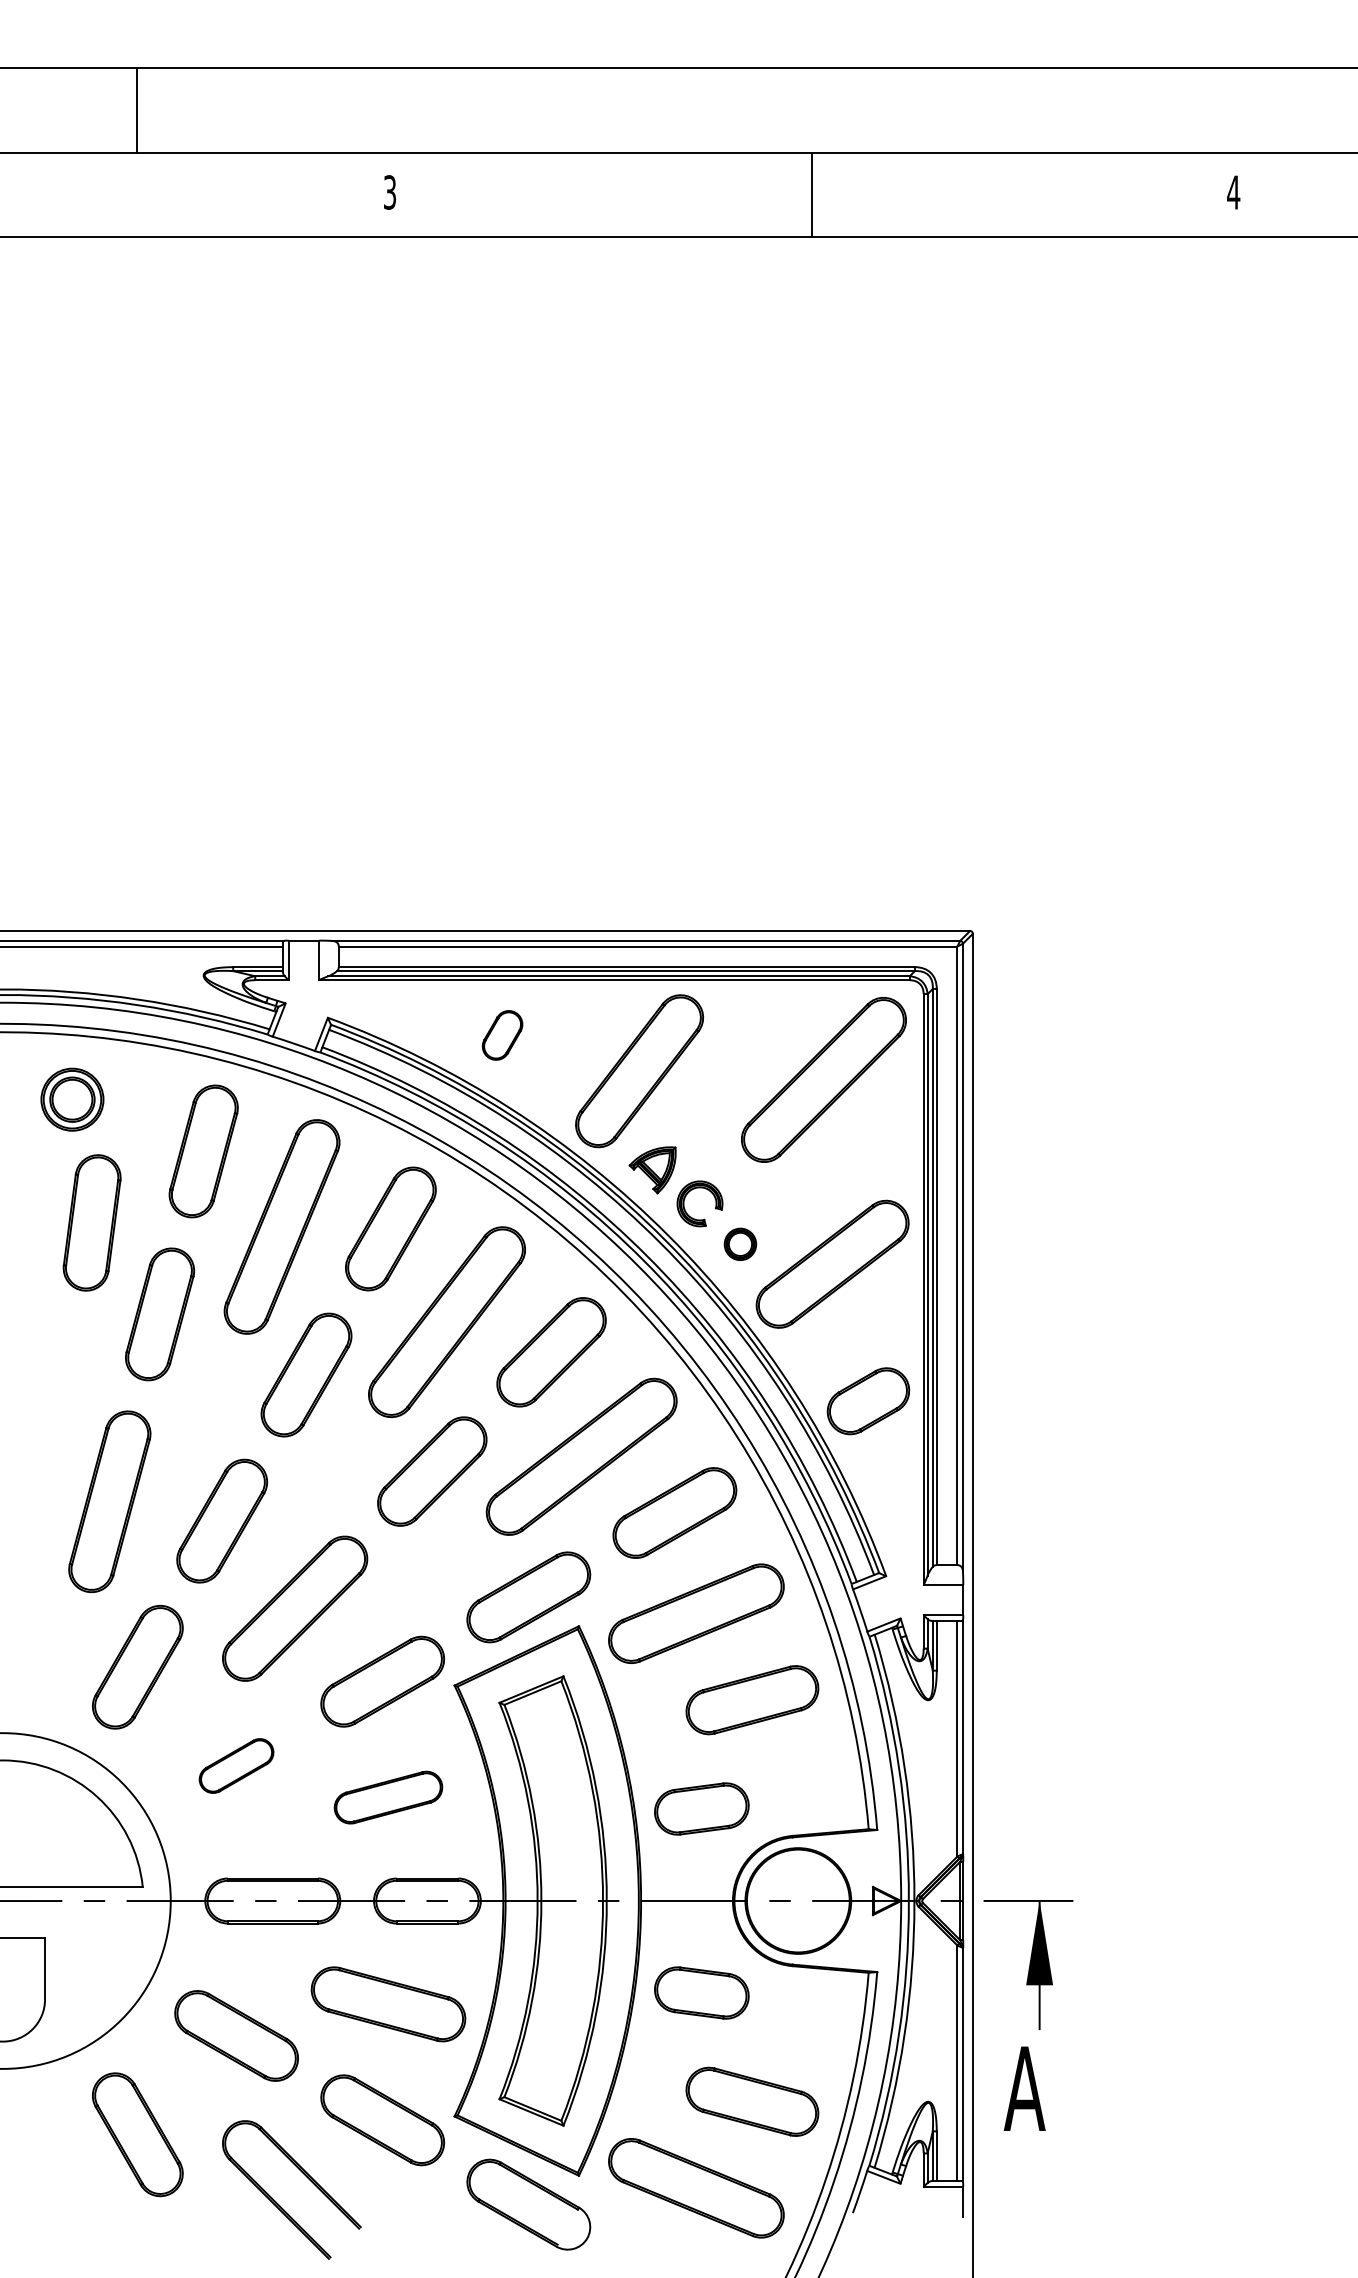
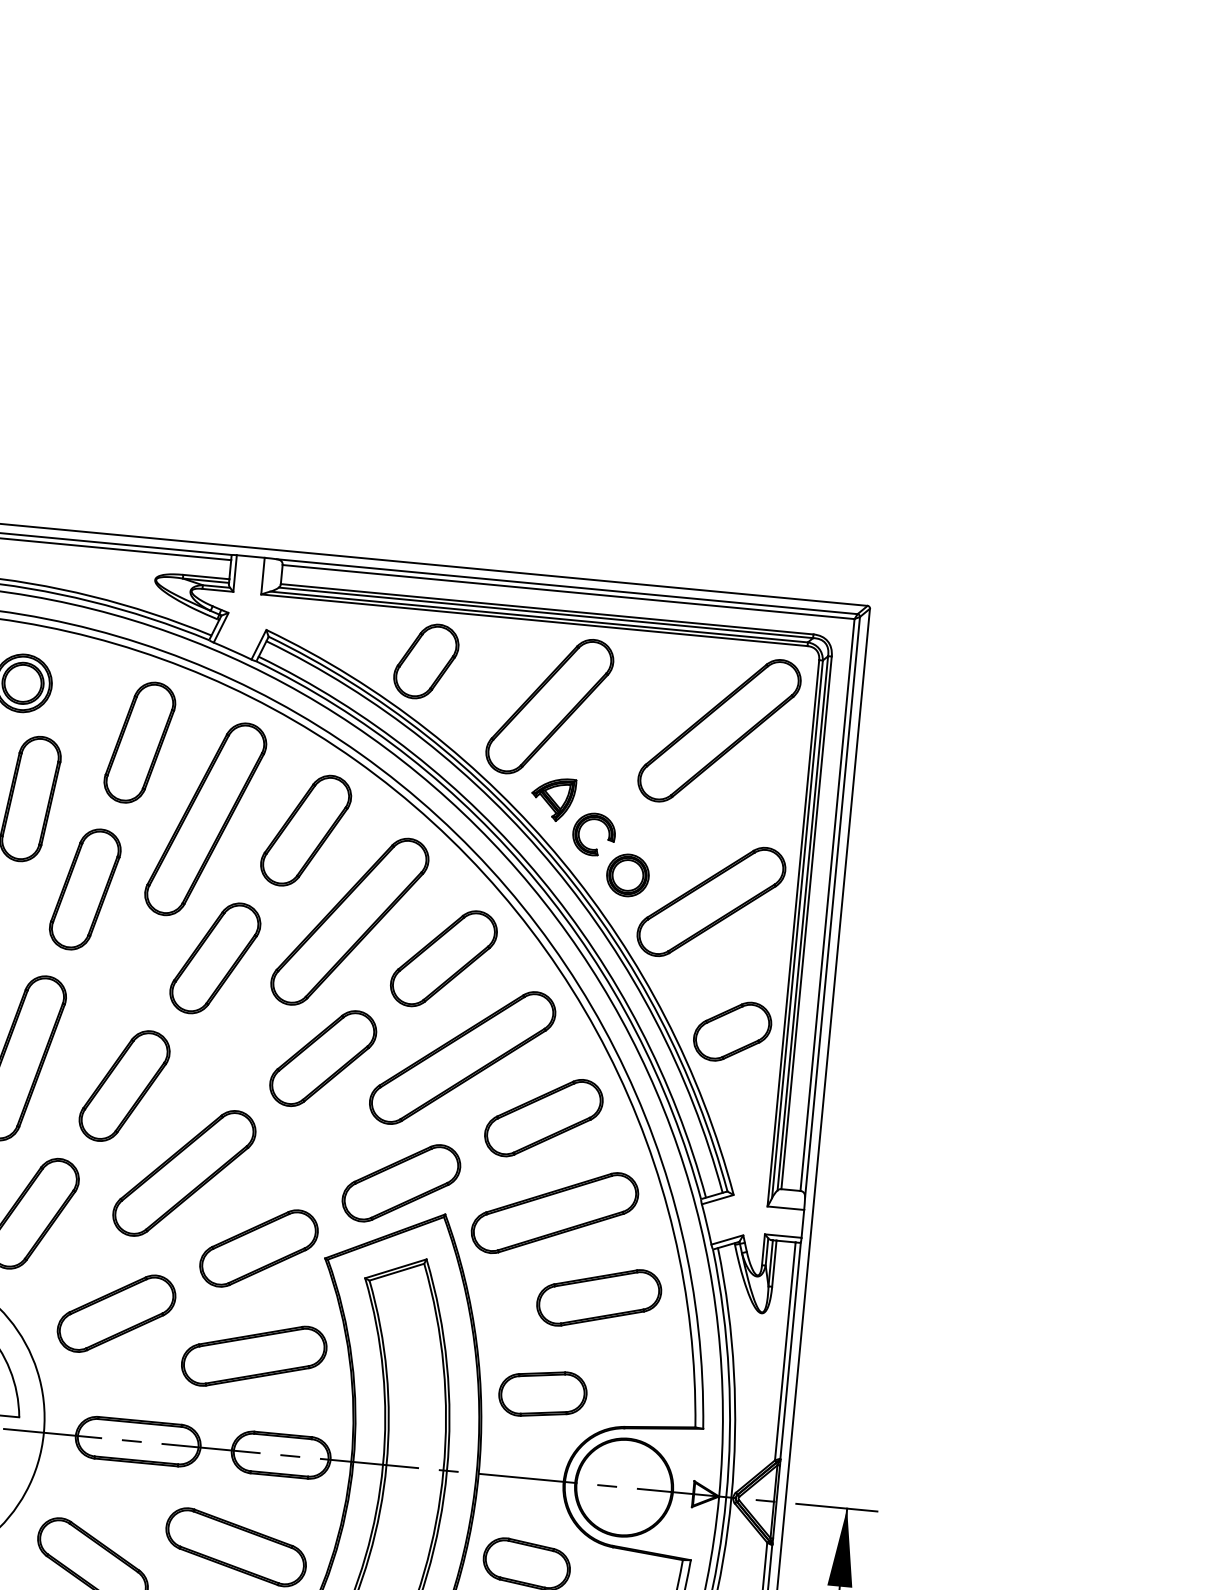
part: (502, 1035) -> (426, 661), size x1.67
part: (740, 1244) -> (627, 875), size x1.43
part: (236, 1765) -> (116, 1313), size x1.67
part: (388, 1797) -> (254, 1356), size x1.43

